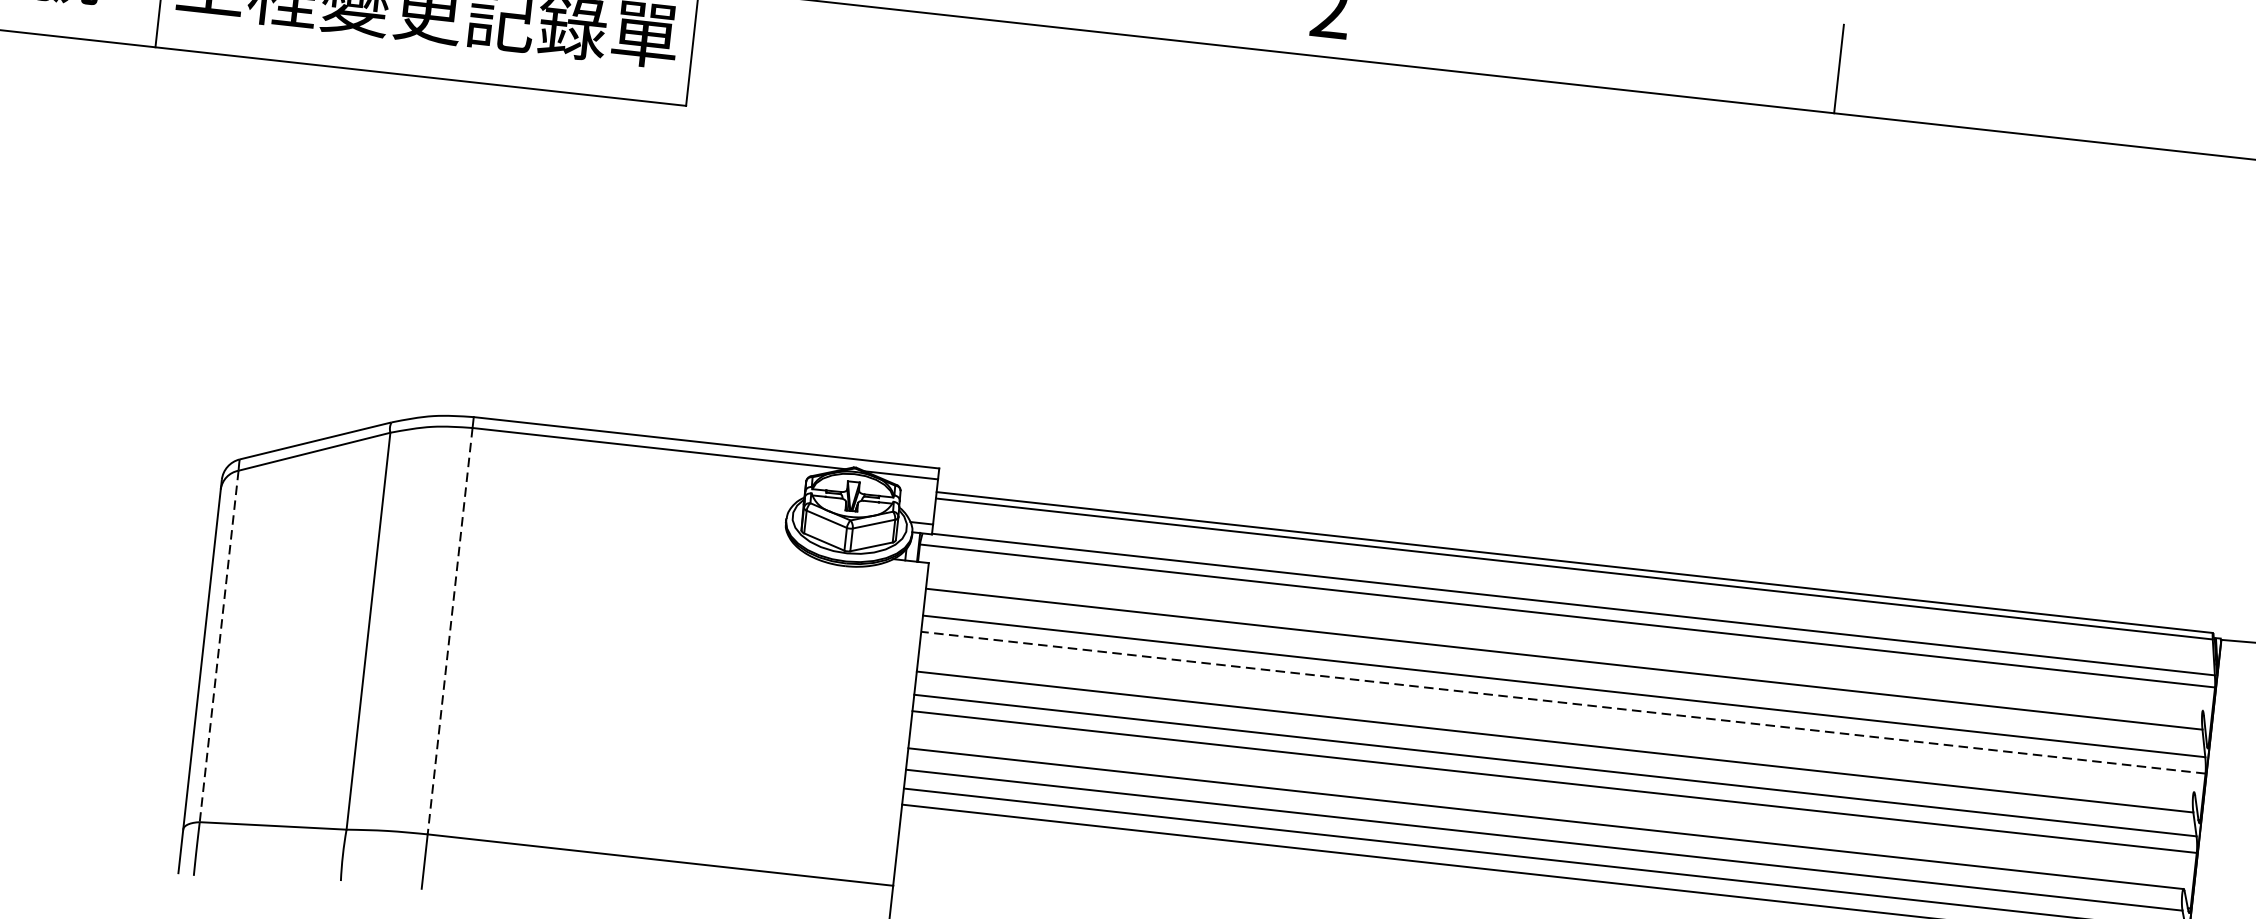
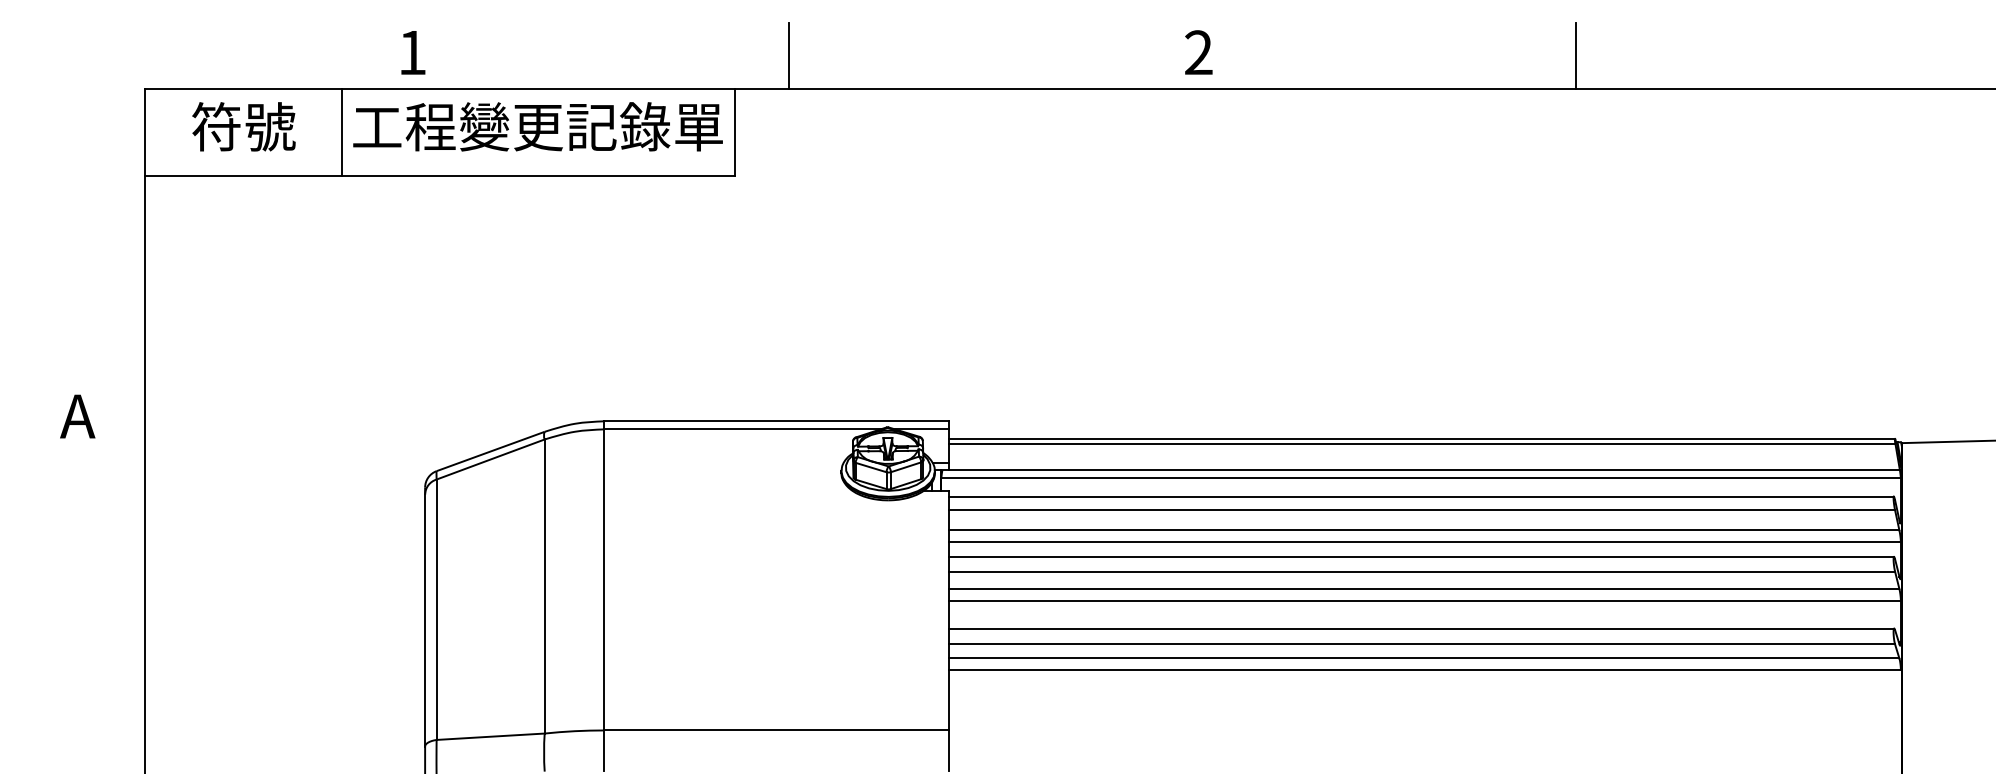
line: (450, 630) -> (604, 579), dashed -> solid
line: (1565, 640) -> (1421, 496), added
line: (218, 647) -> (436, 610), dashed -> solid
line: (1563, 703) -> (1425, 542), dashed -> solid
line: (1556, 721) -> (1421, 556), added

